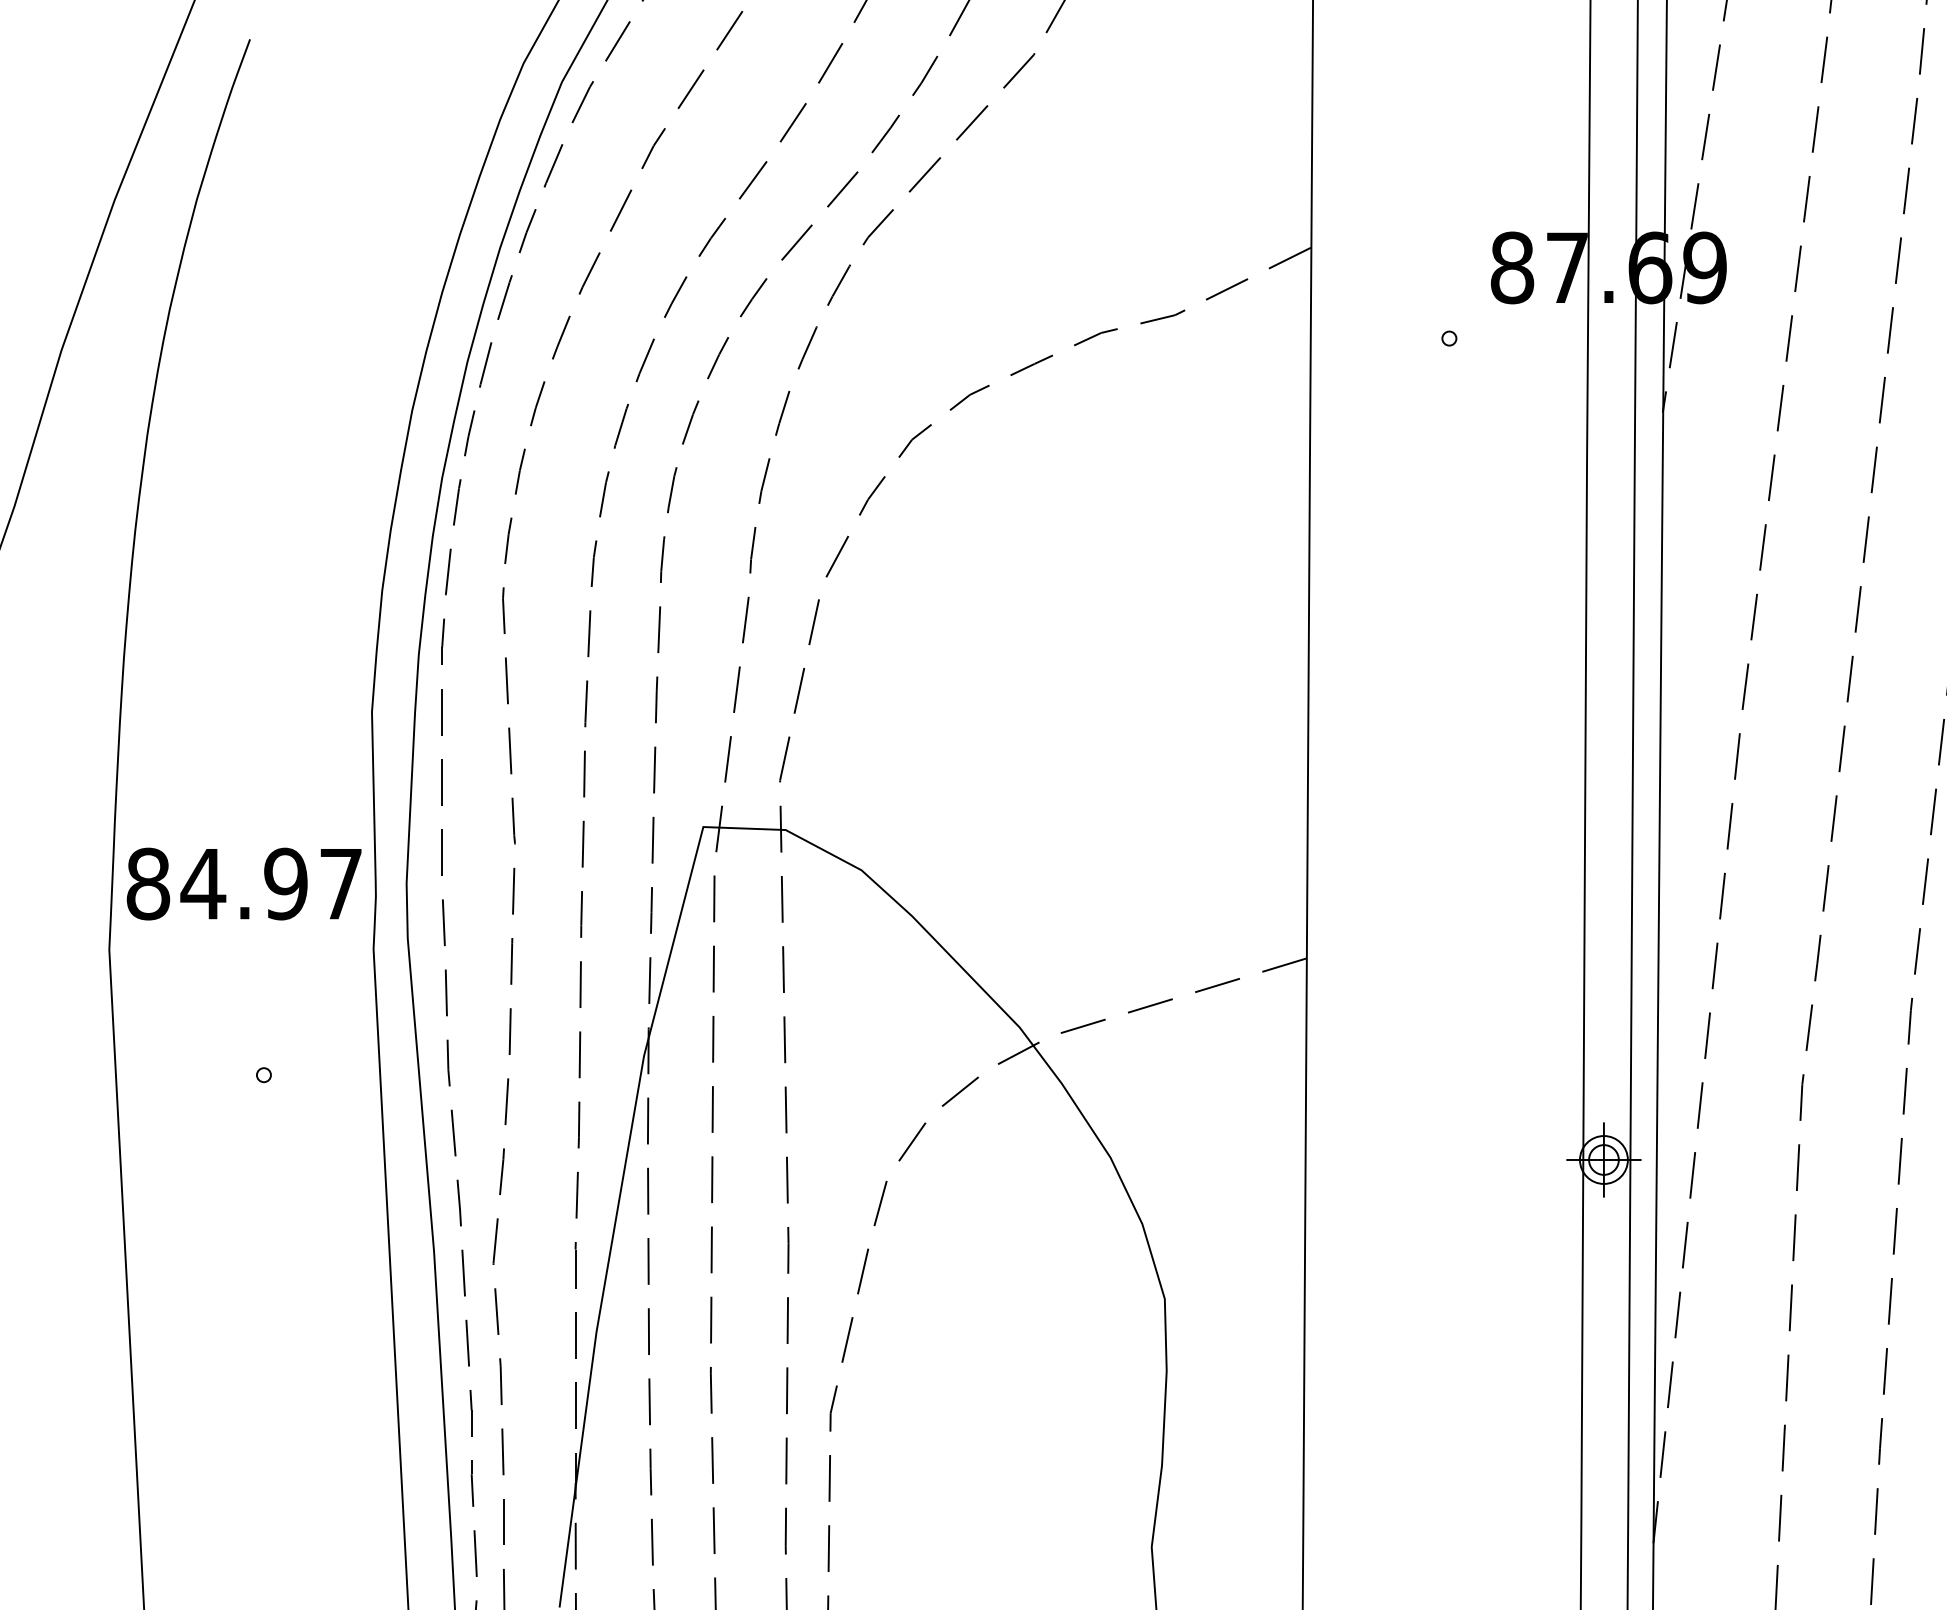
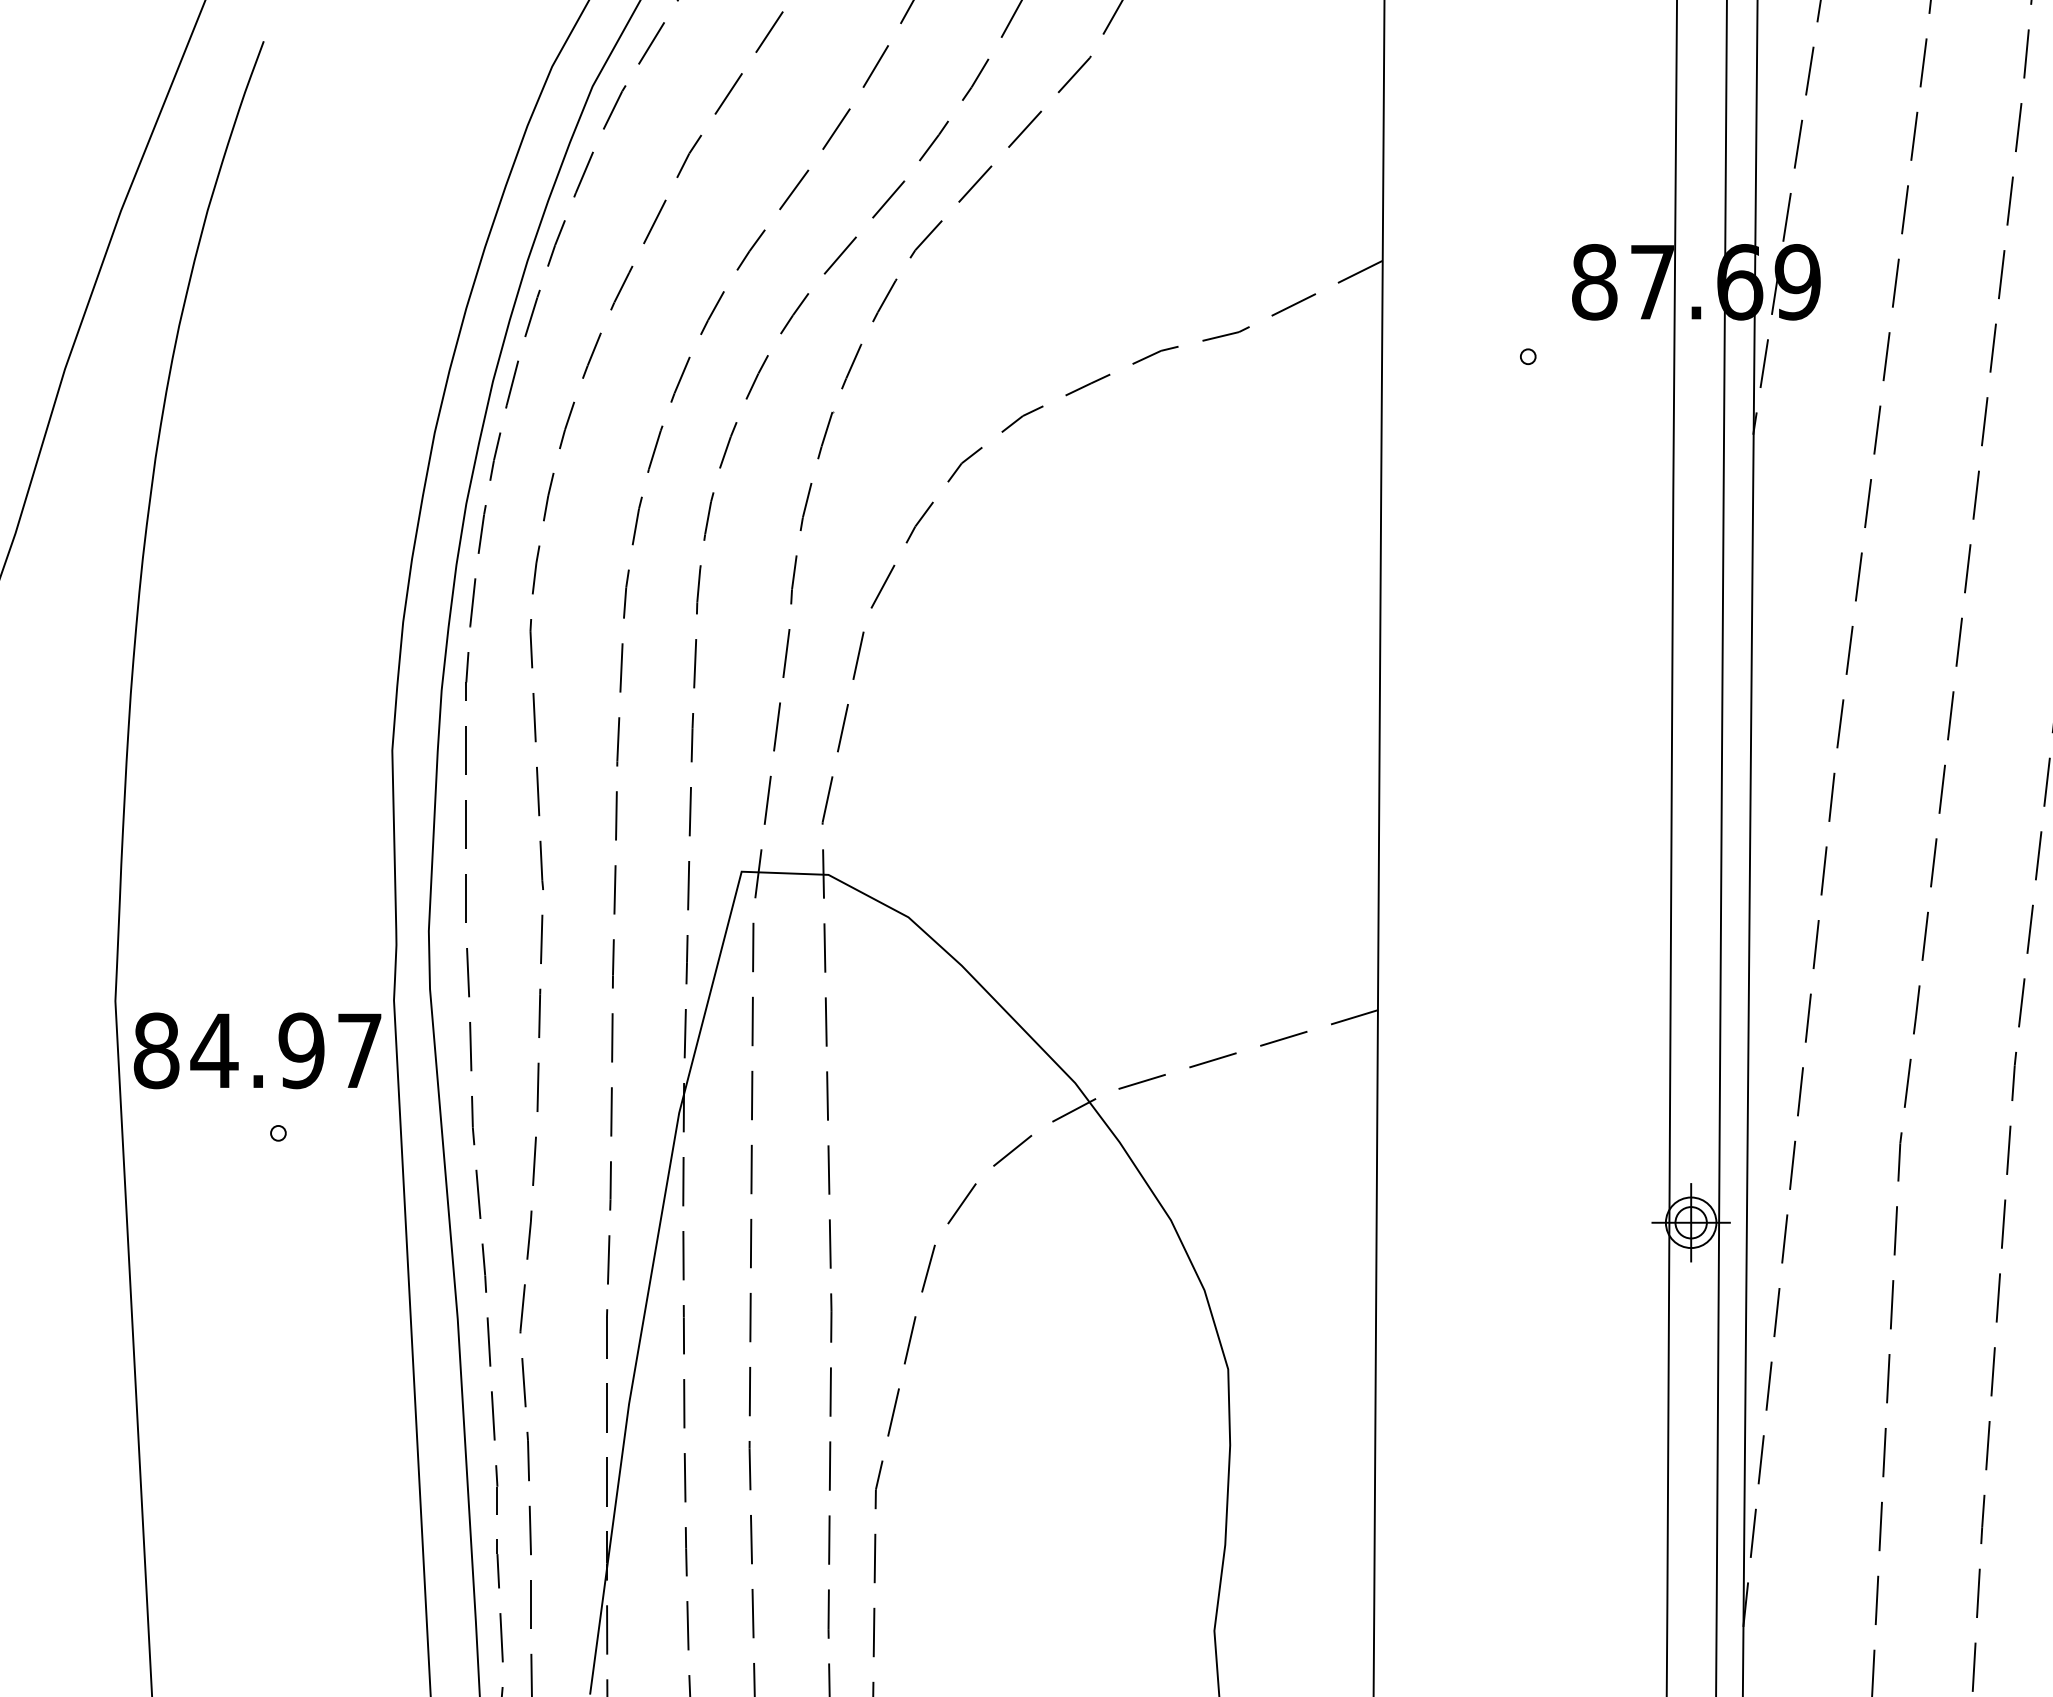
text: (244, 883) -> (257, 1050), moved

